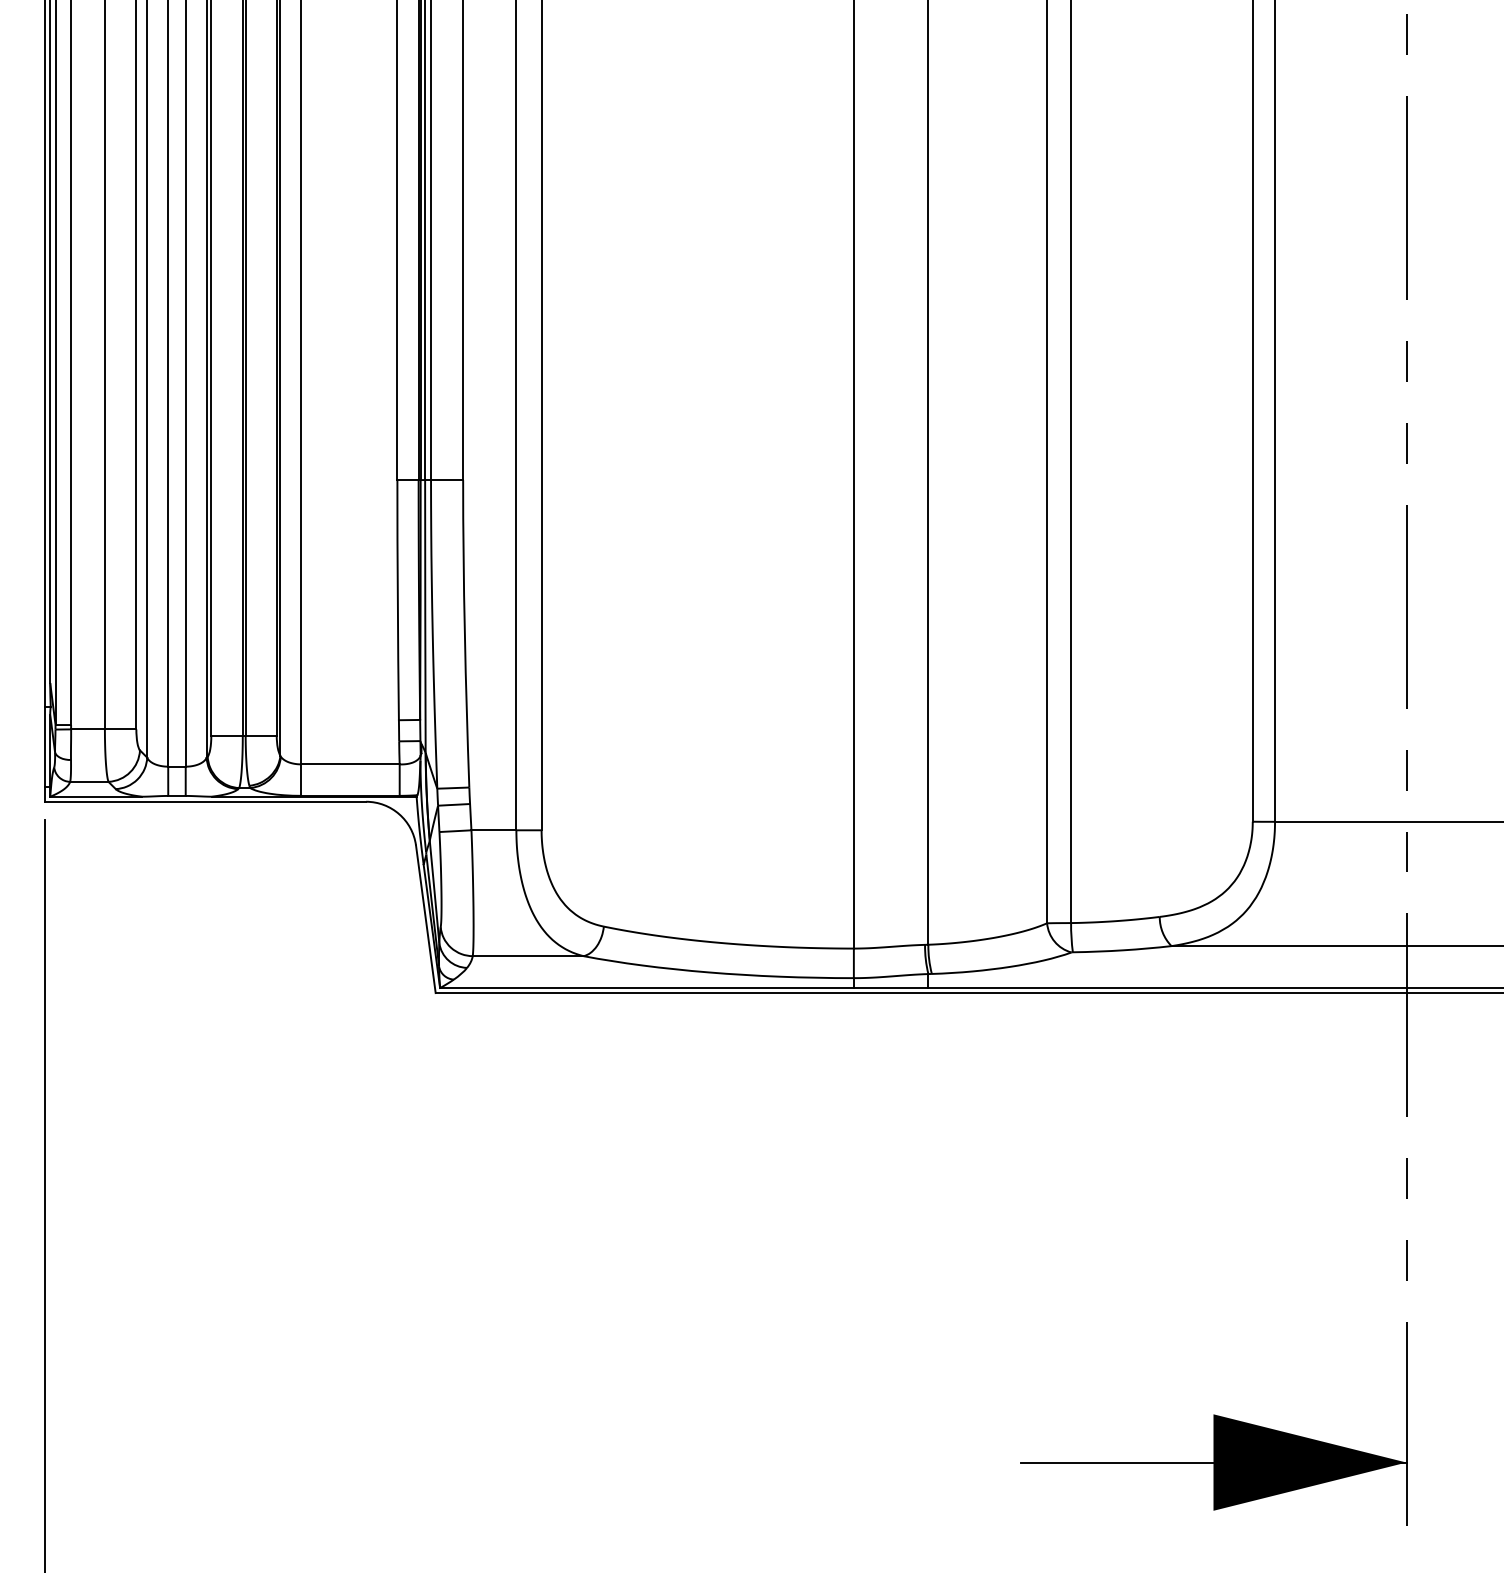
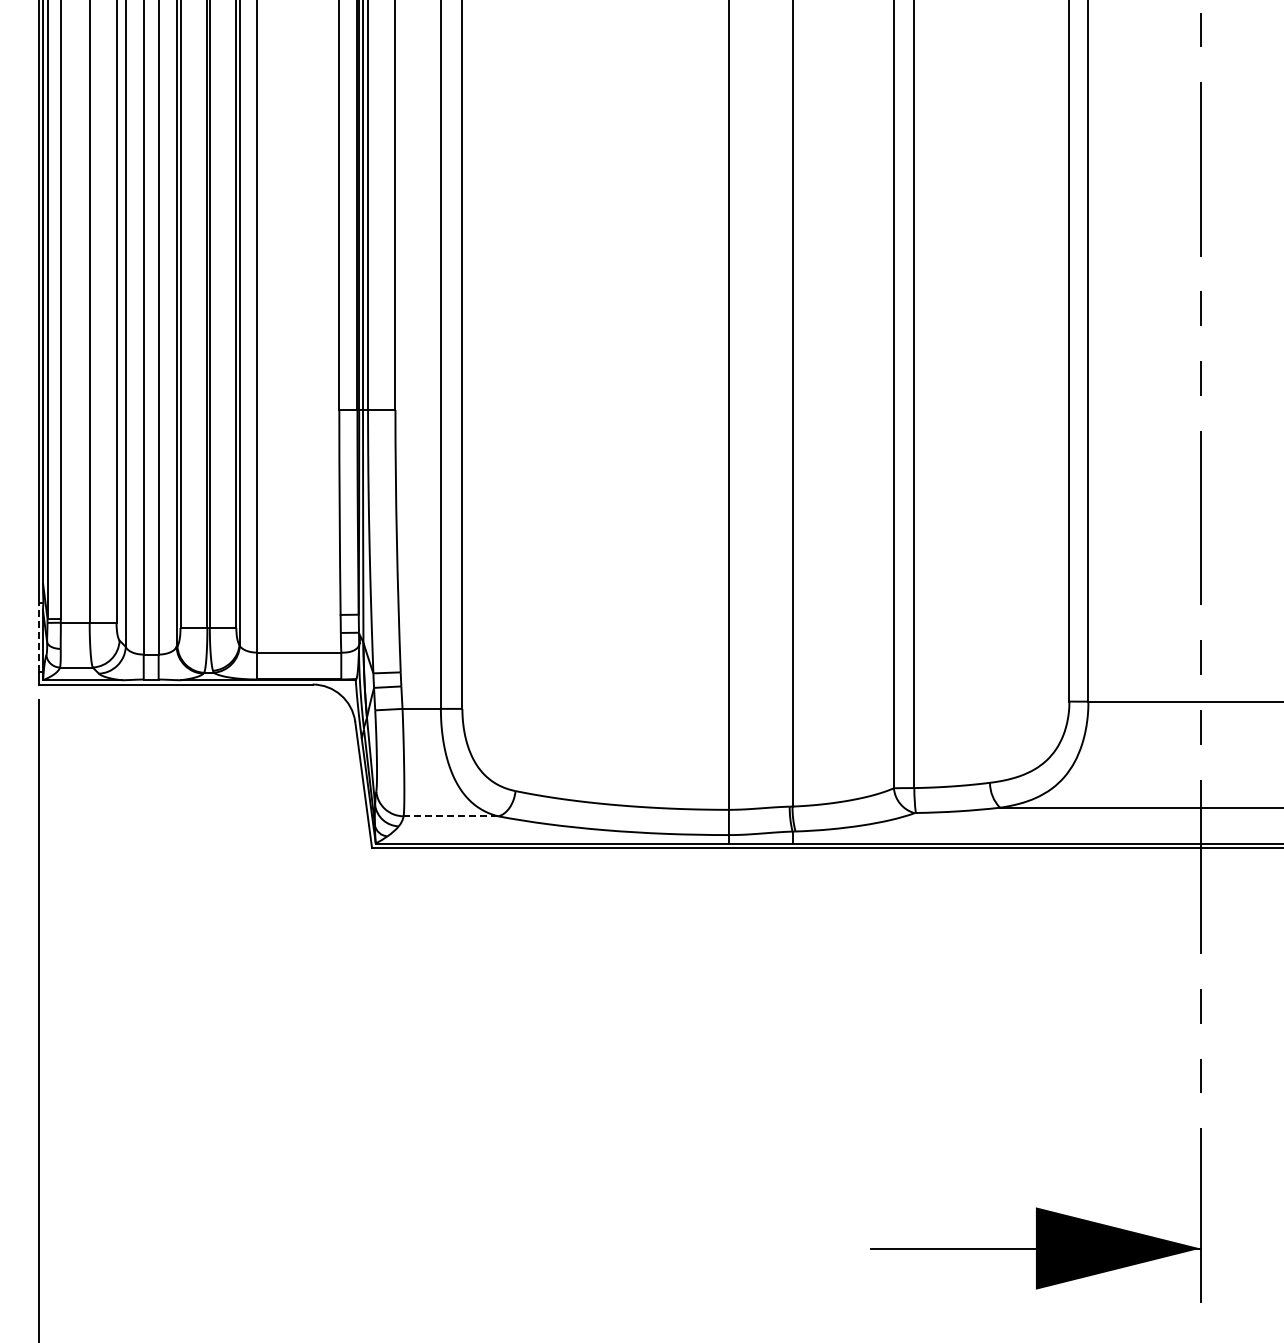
line: (44, 746) -> (38, 637), solid -> dashed
line: (527, 956) -> (450, 816), solid -> dashed

